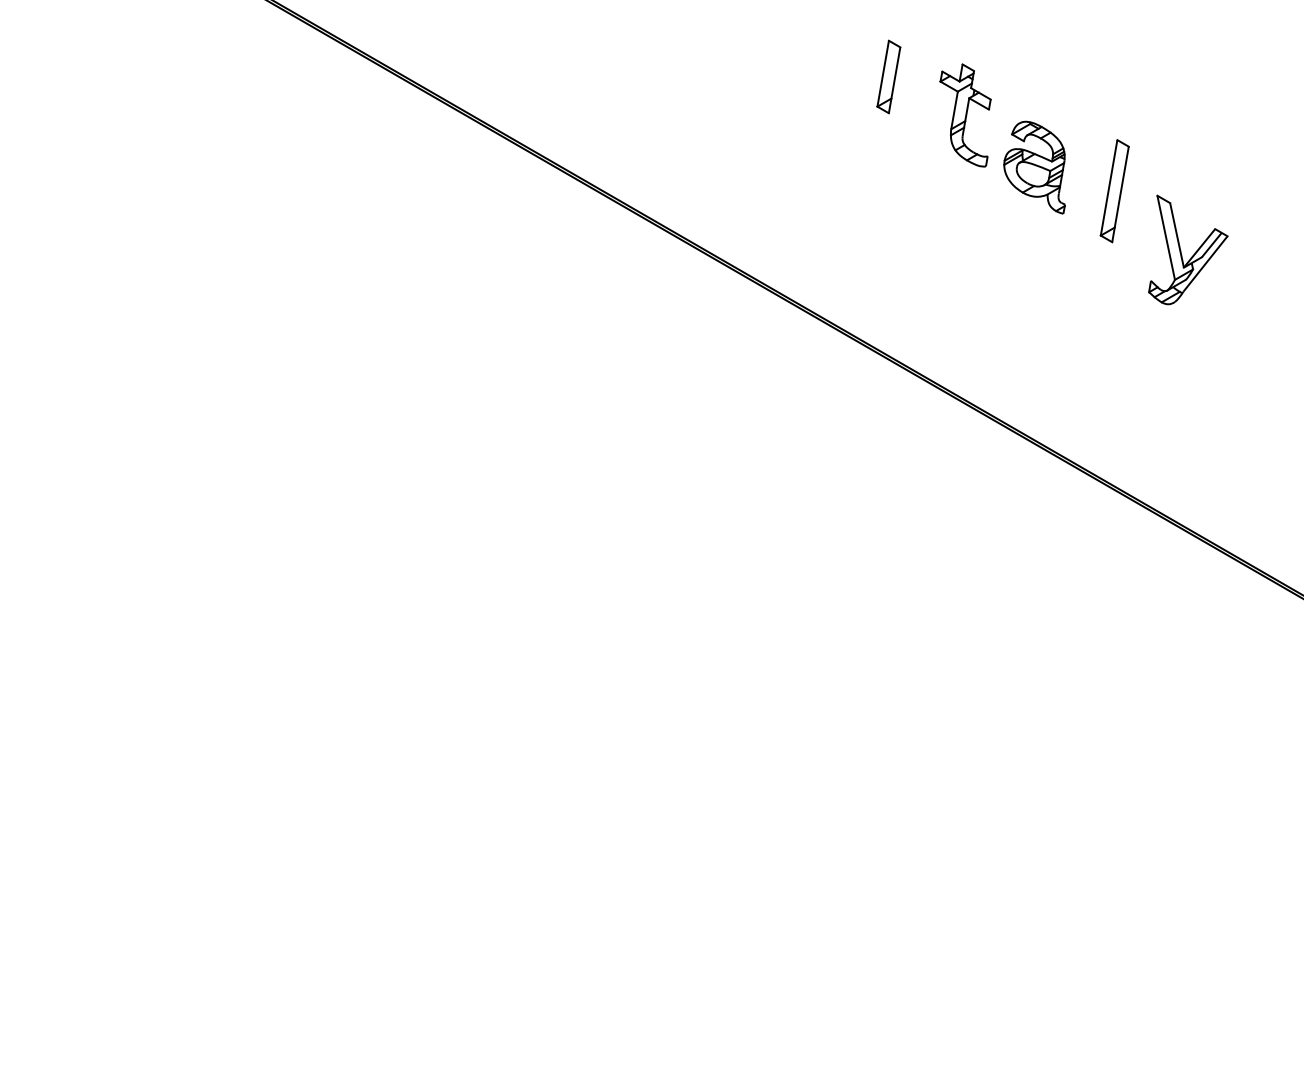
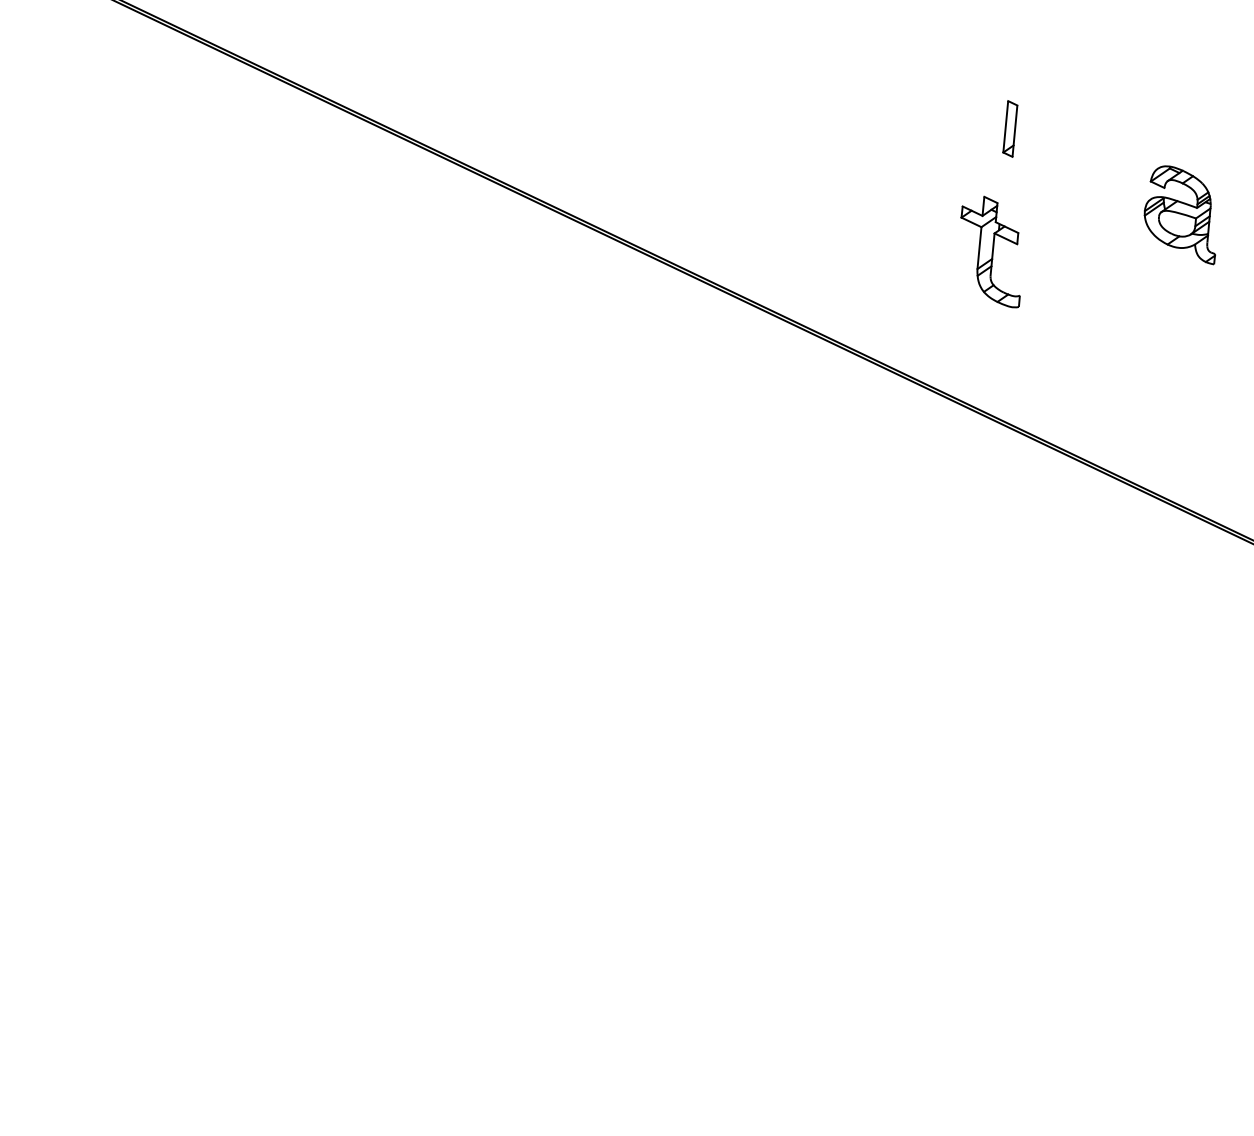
part: (888, 76) -> (1009, 128), size x0.7
part: (965, 115) -> (991, 252), moved

